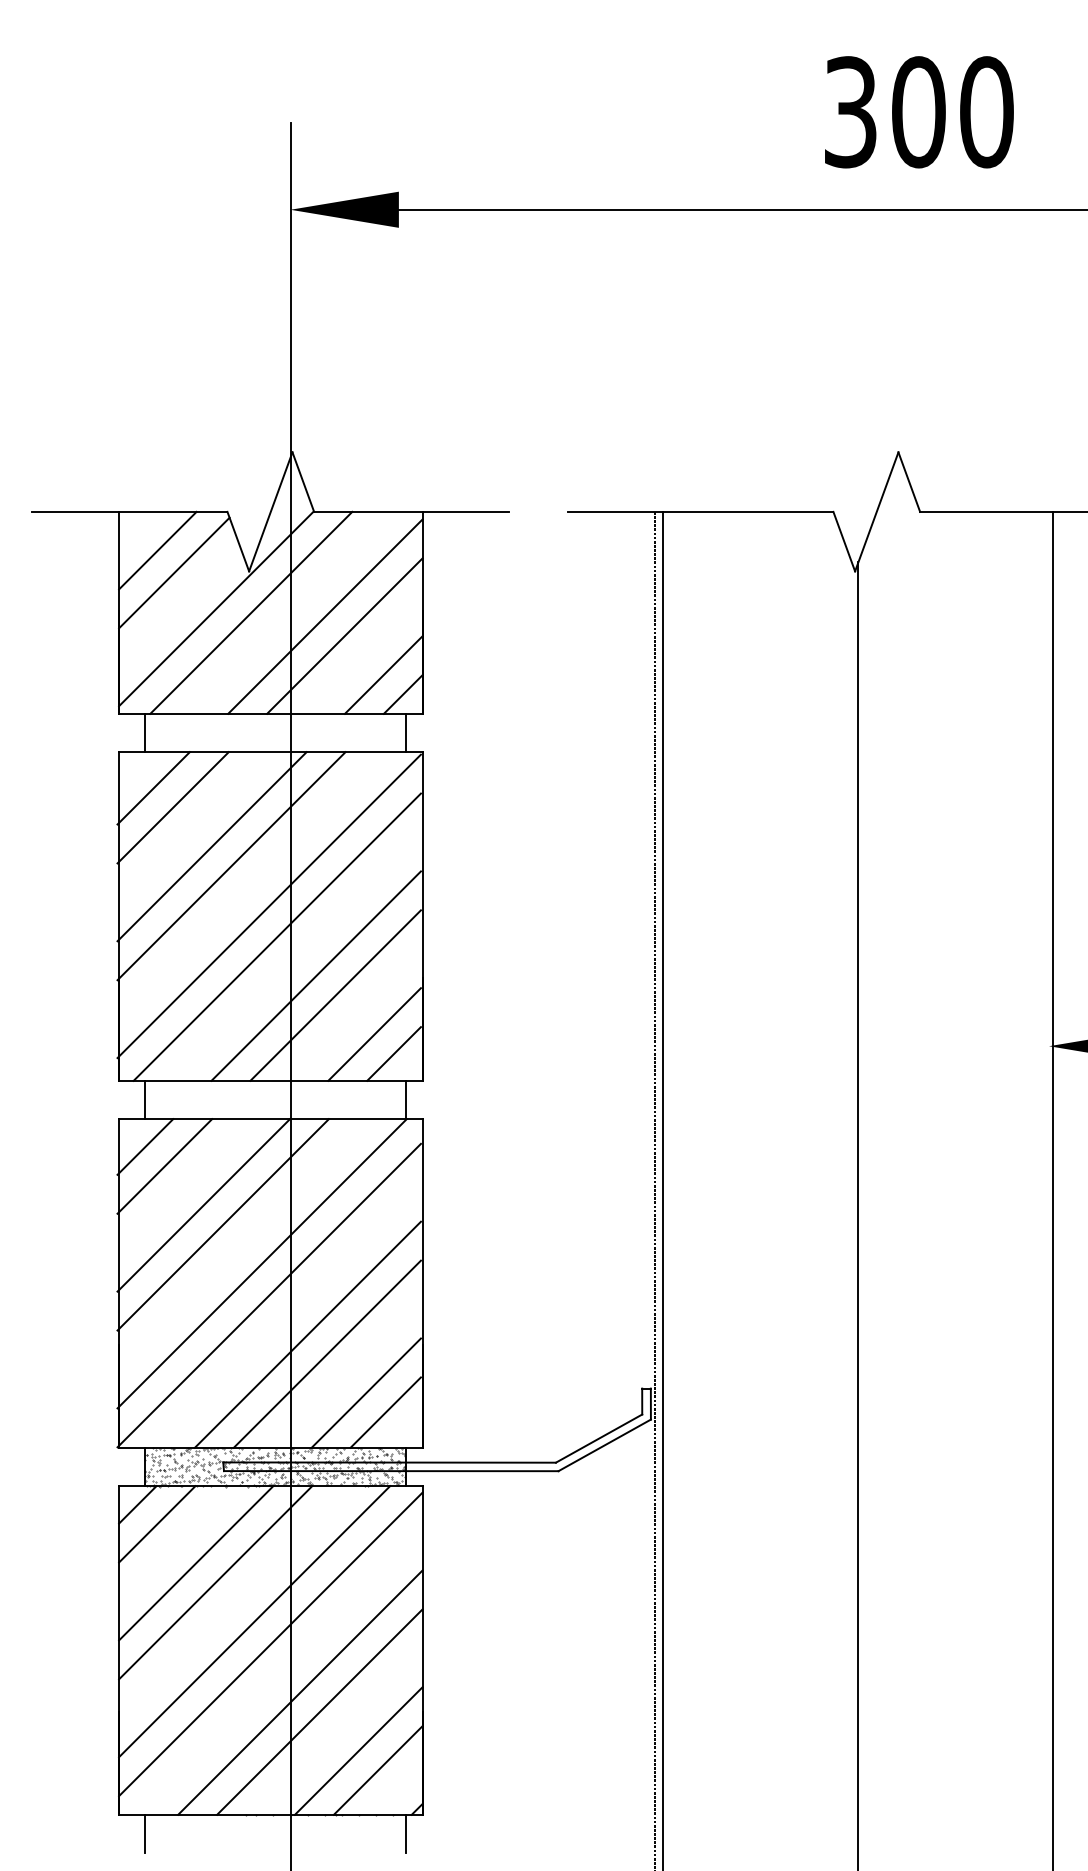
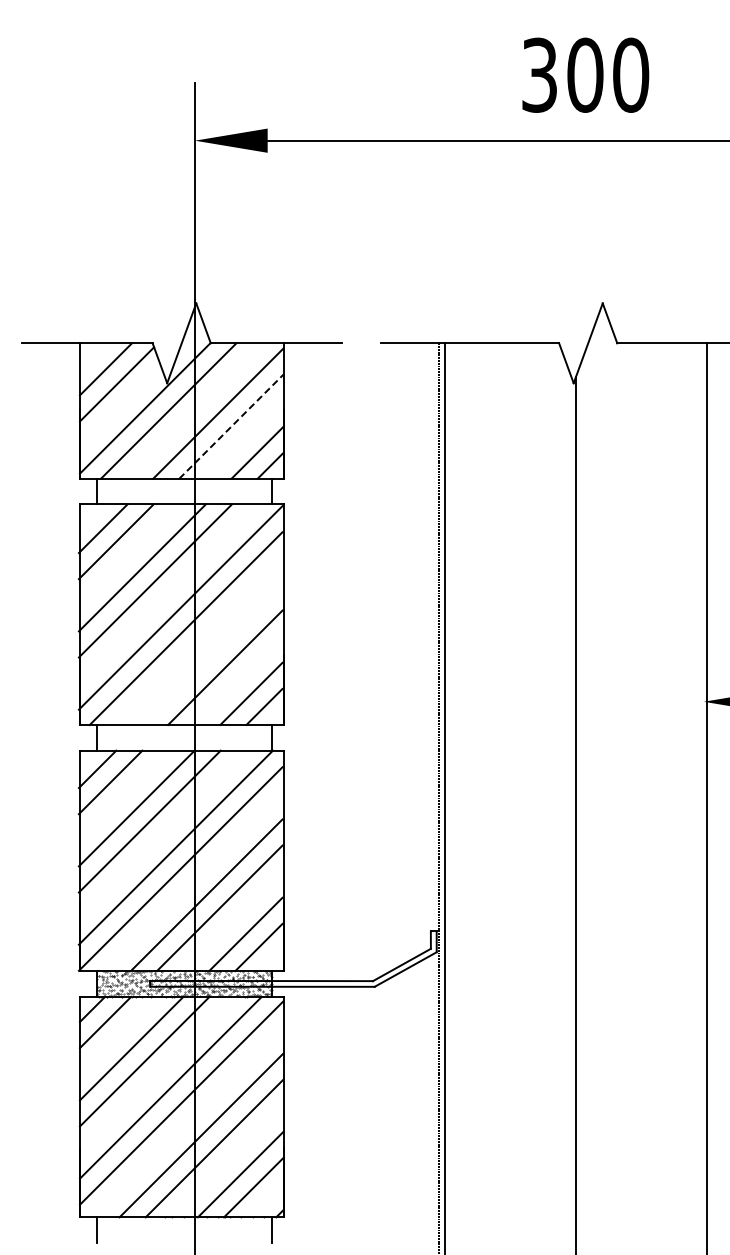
text: (918, 111) -> (585, 74), moved
line: (344, 635) -> (231, 426), solid -> dashed
line: (315, 975) -> (211, 654), removed

